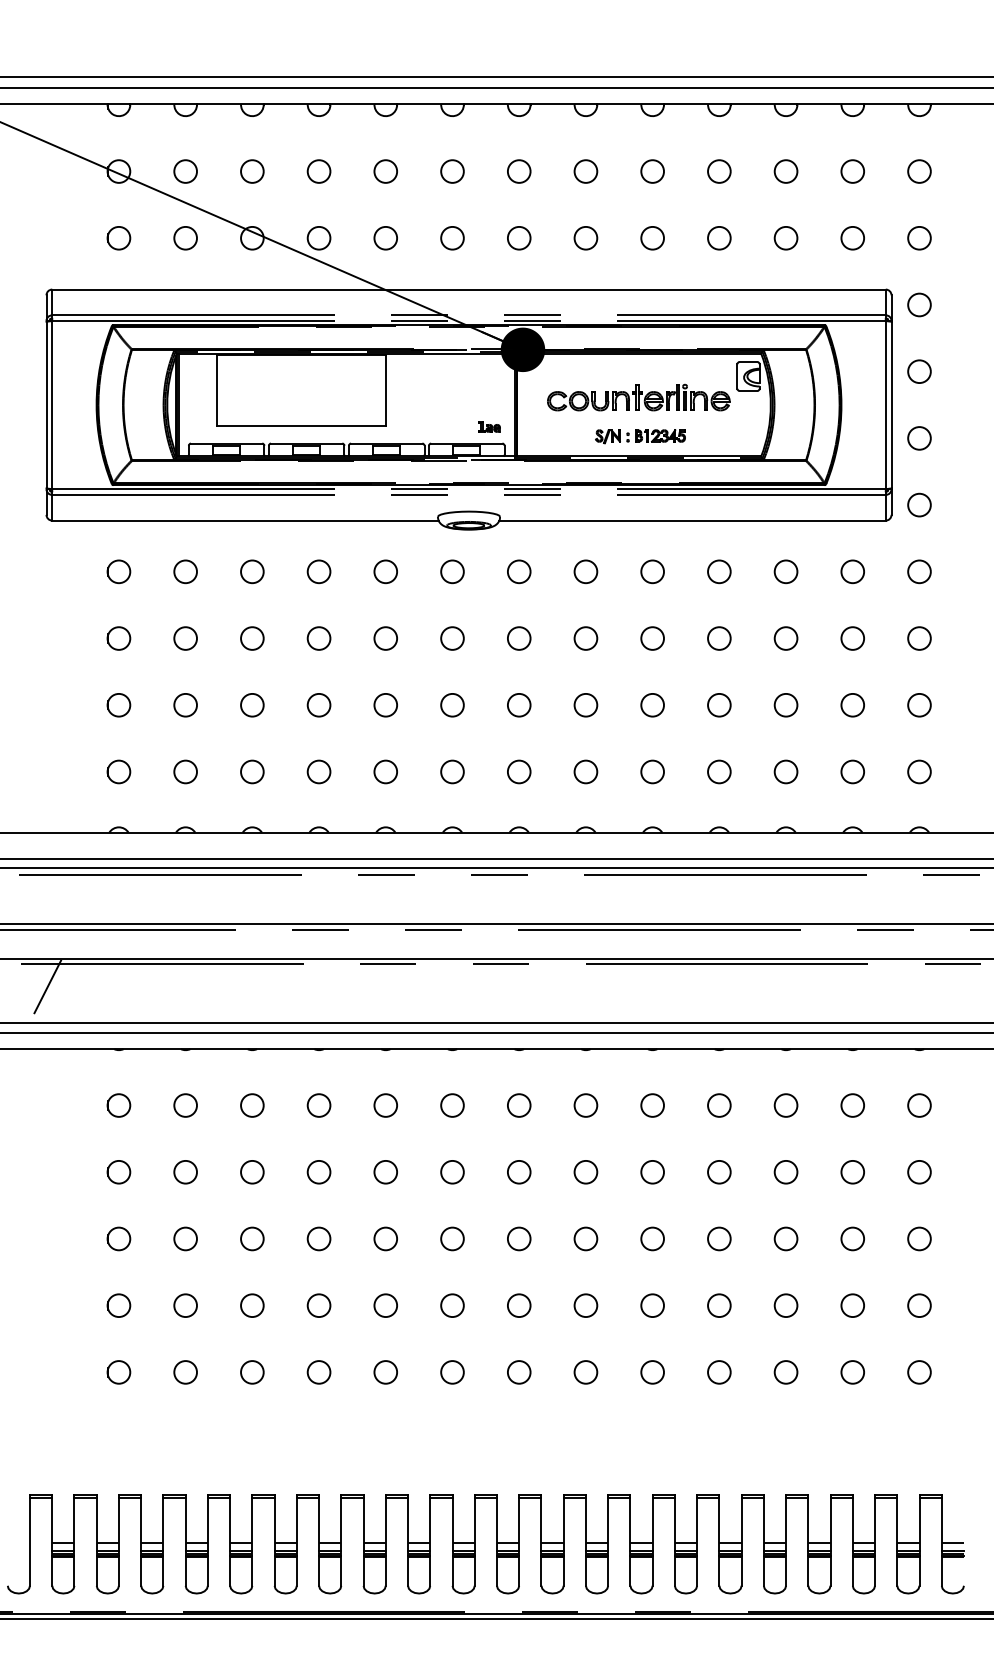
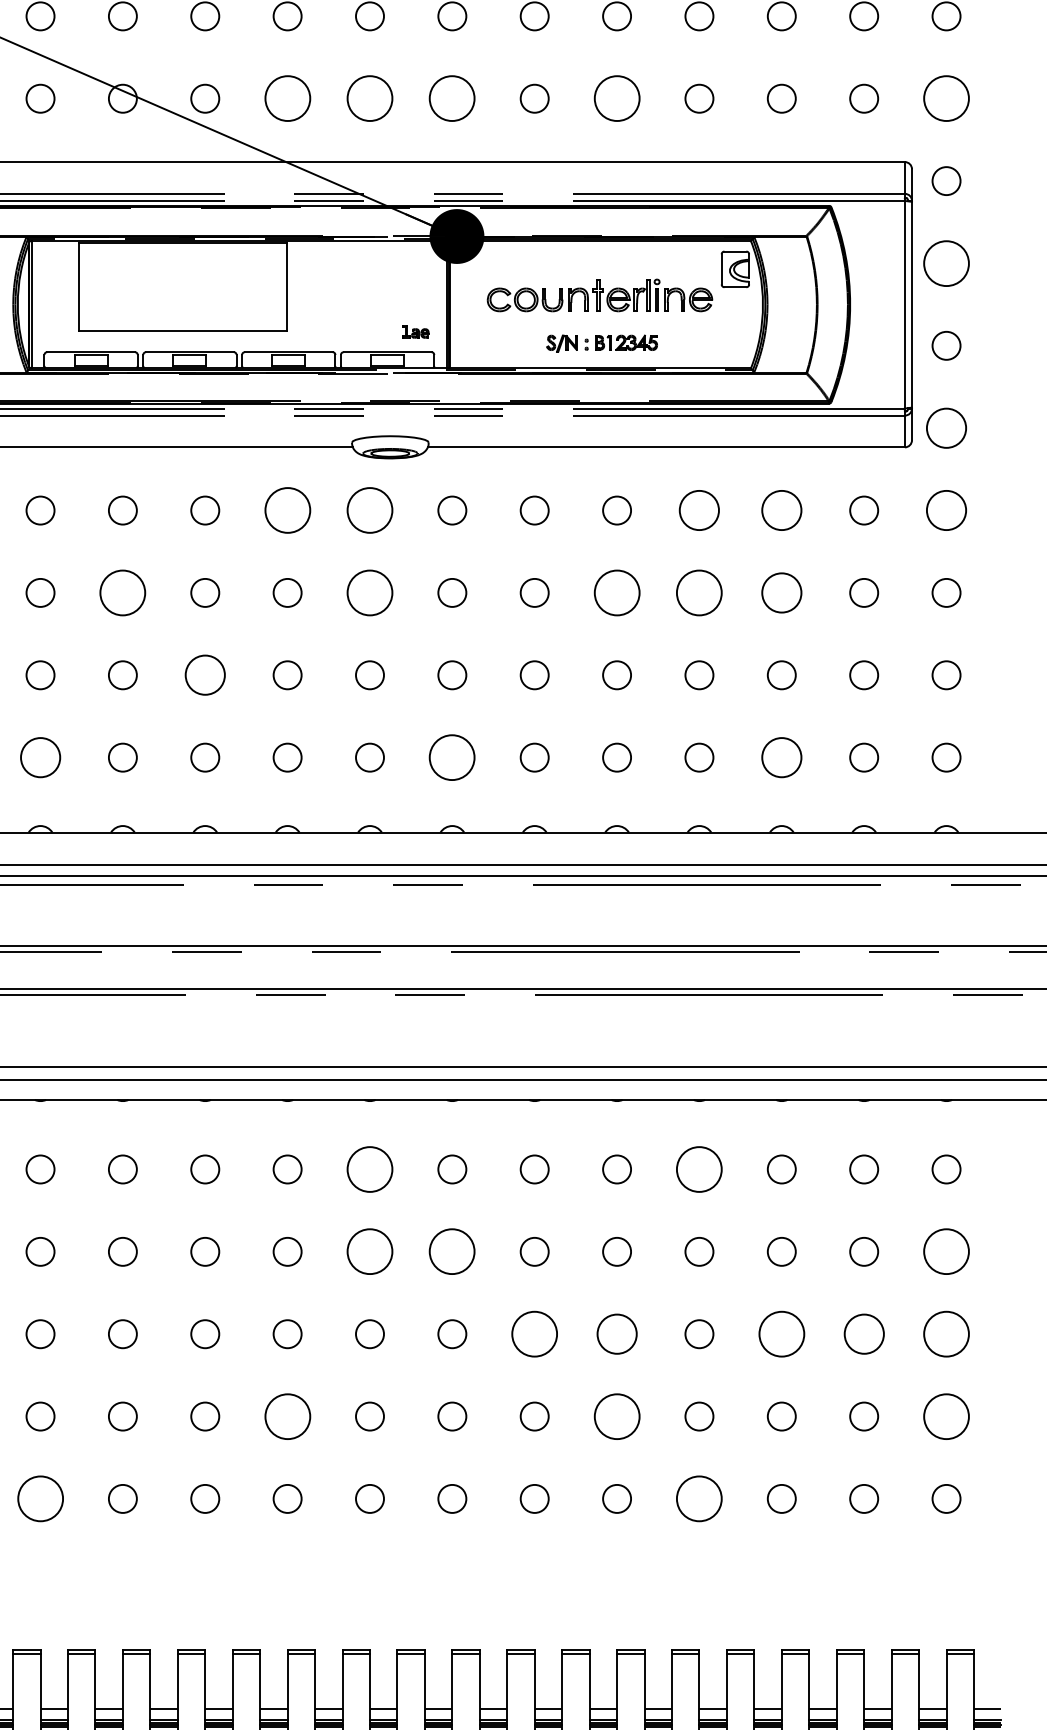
circle: (385, 238) -> (287, 99), size x1.6
circle: (452, 238) -> (369, 99), size x1.6
circle: (519, 238) -> (452, 99), size x1.6
circle: (652, 238) -> (616, 99), size x1.6
circle: (919, 238) -> (946, 99), size x1.6
circle: (919, 371) -> (946, 263), size x1.6
circle: (919, 504) -> (946, 427), size x1.4
circle: (385, 571) -> (287, 510), size x1.6
circle: (452, 571) -> (369, 510), size x1.6
circle: (719, 571) -> (699, 510), size x1.4
circle: (785, 571) -> (781, 510), size x1.4
circle: (919, 571) -> (946, 510), size x1.4
circle: (252, 638) -> (123, 592), size x1.6
circle: (452, 638) -> (369, 592), size x1.6
circle: (652, 638) -> (616, 592), size x1.6
circle: (719, 638) -> (699, 592), size x1.6
circle: (785, 638) -> (781, 592), size x1.4
circle: (318, 705) -> (204, 675), size x1.4
circle: (185, 771) -> (40, 757), size x1.4
circle: (519, 771) -> (452, 757), size x1.6
circle: (785, 771) -> (781, 757), size x1.4
circle: (452, 1105) -> (369, 1169), size x1.6
circle: (719, 1105) -> (699, 1169), size x1.6
circle: (452, 1172) -> (369, 1252), size x1.6
circle: (519, 1172) -> (452, 1252), size x1.6
circle: (919, 1172) -> (946, 1252), size x1.6
circle: (585, 1238) -> (534, 1333), size x1.6
circle: (652, 1238) -> (616, 1333), size x1.4
circle: (785, 1238) -> (781, 1333), size x1.6
circle: (852, 1238) -> (863, 1333), size x1.4
circle: (919, 1238) -> (946, 1333), size x1.6
circle: (385, 1305) -> (287, 1416), size x1.6
circle: (652, 1305) -> (616, 1416), size x1.6
circle: (919, 1305) -> (946, 1416), size x1.6
circle: (185, 1372) -> (40, 1499), size x1.6
circle: (719, 1372) -> (699, 1499), size x1.6

